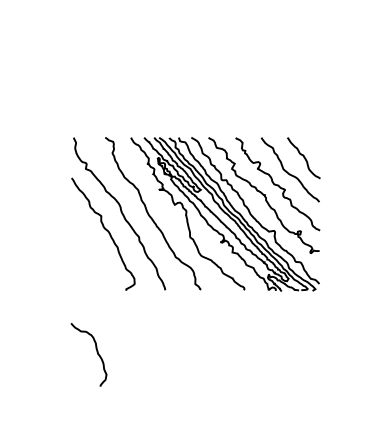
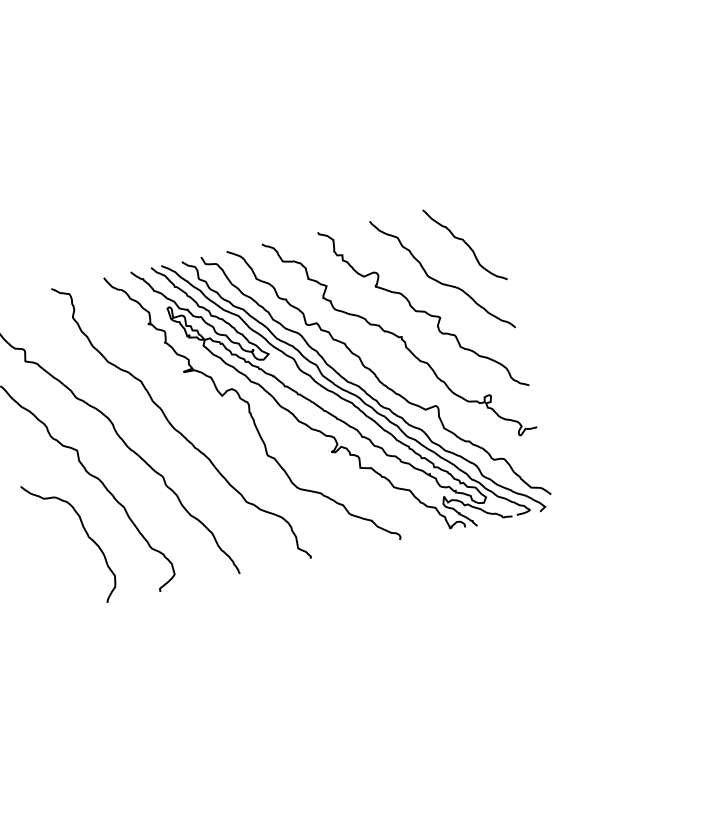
curve: (96, 352) -> (84, 535), moved

